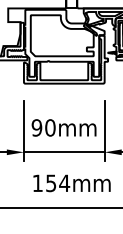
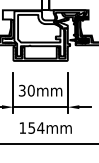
text: (35, 127) -> (21, 90), 90mm -> 30mm

